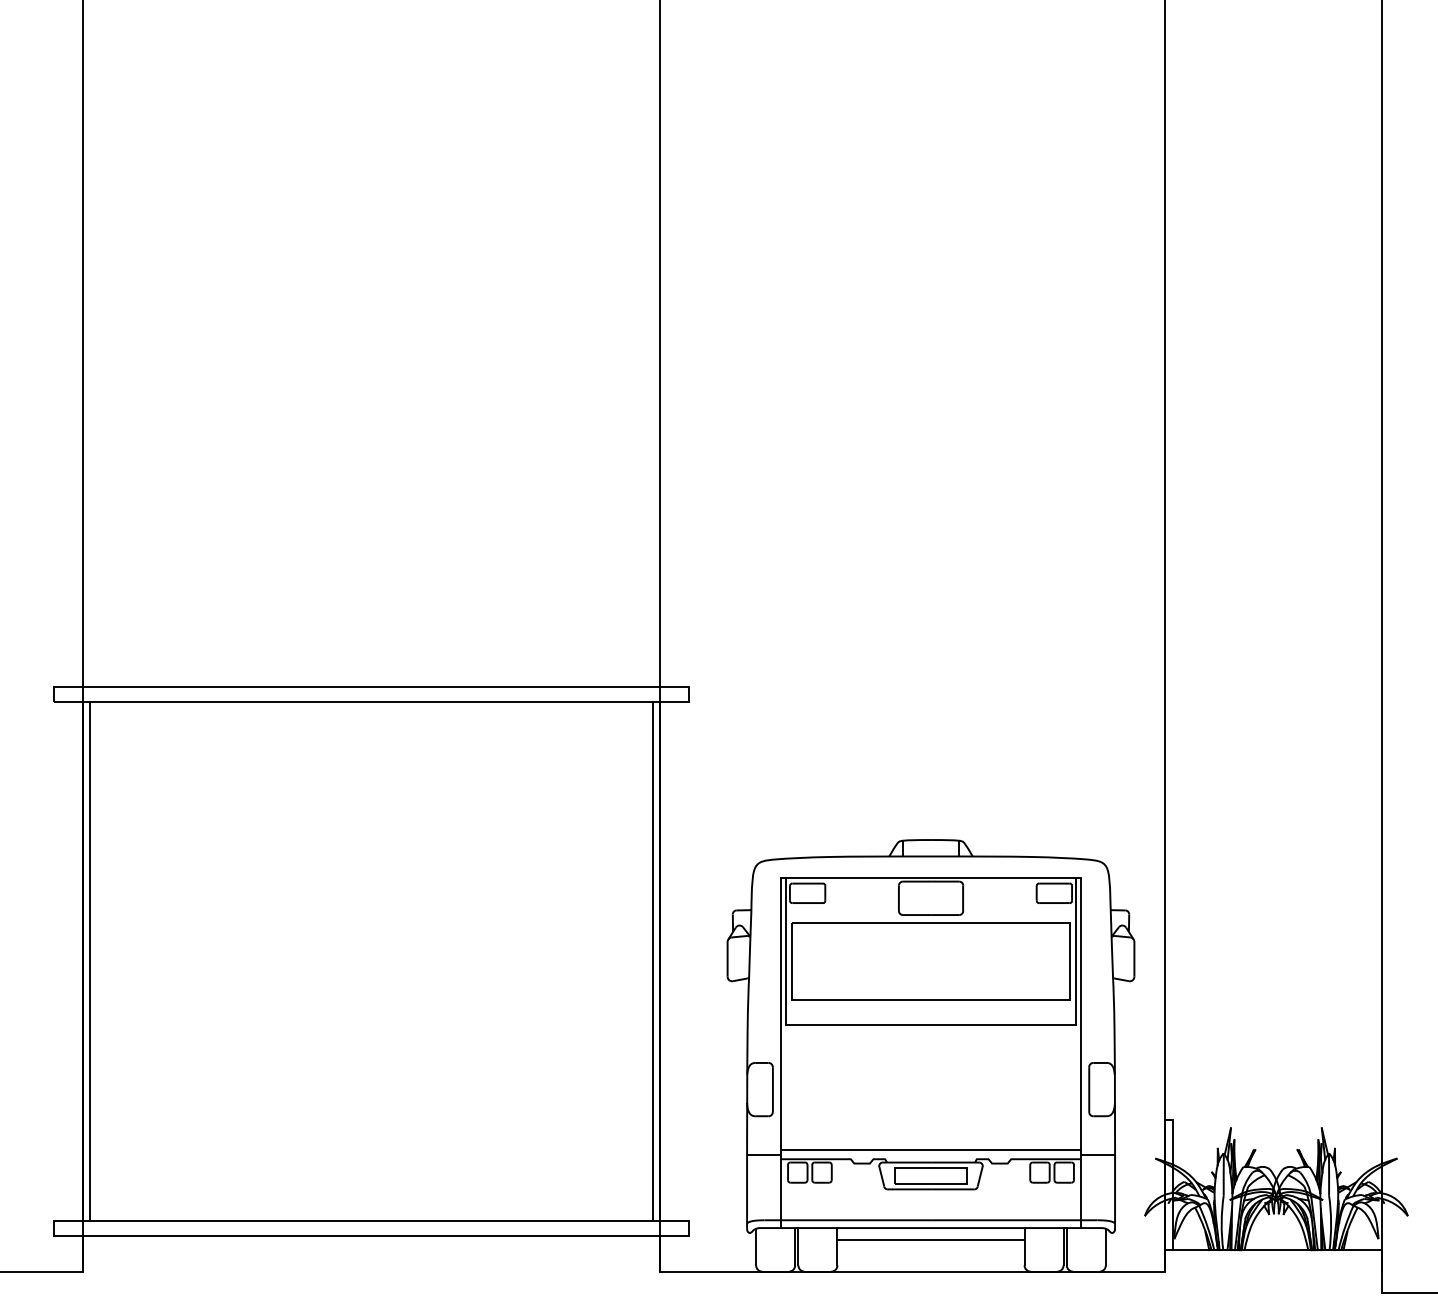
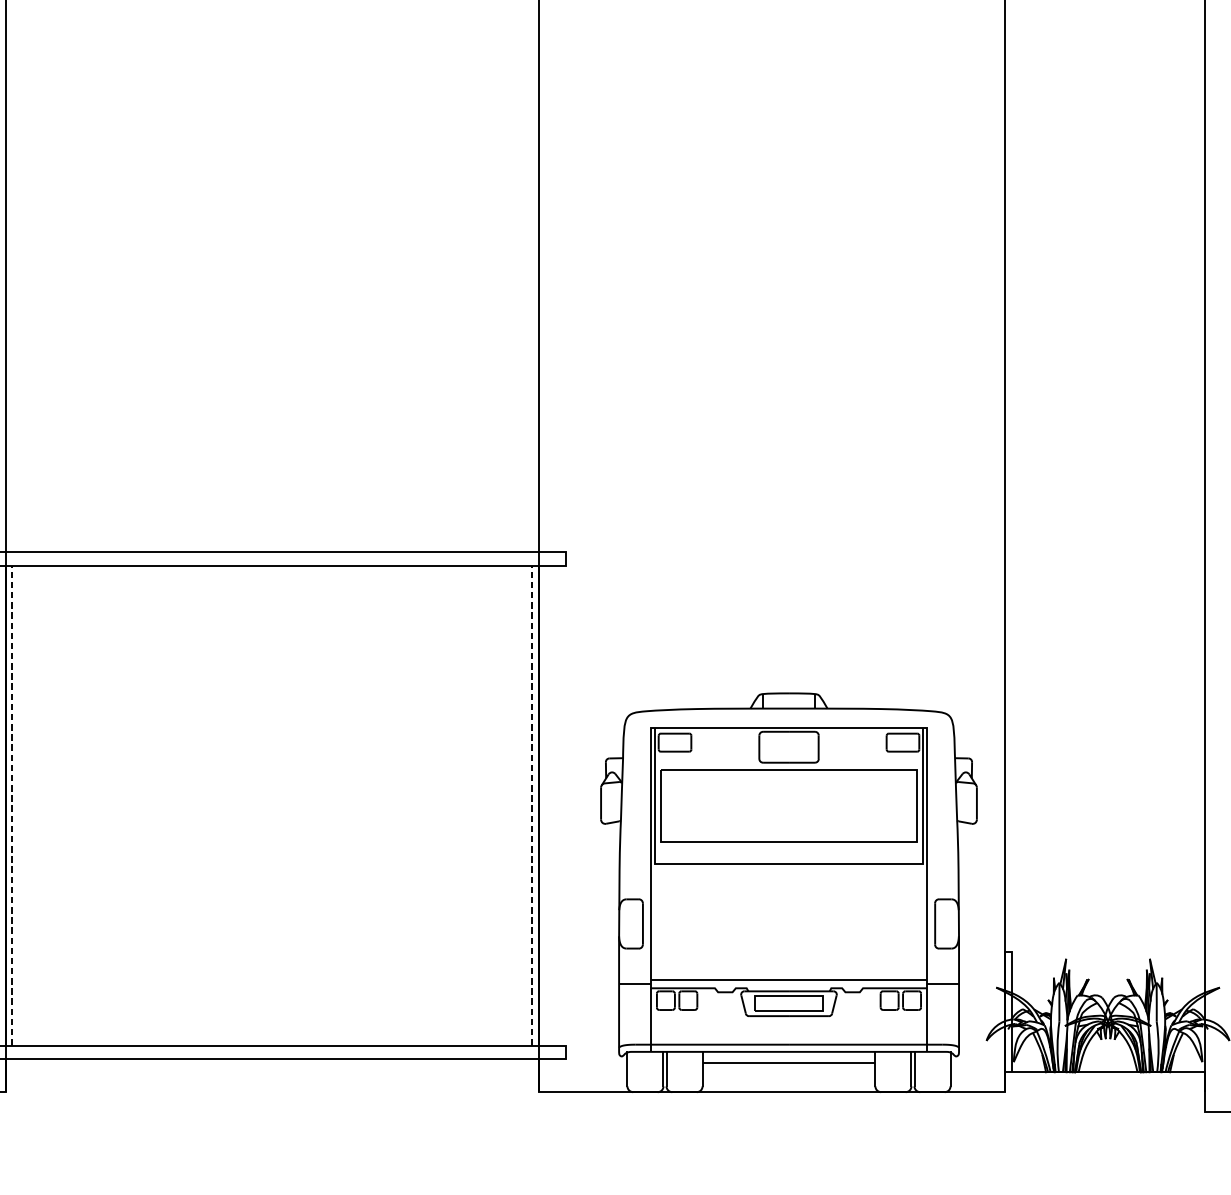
line: (90, 961) -> (12, 805), solid -> dashed
line: (653, 961) -> (532, 805), solid -> dashed

